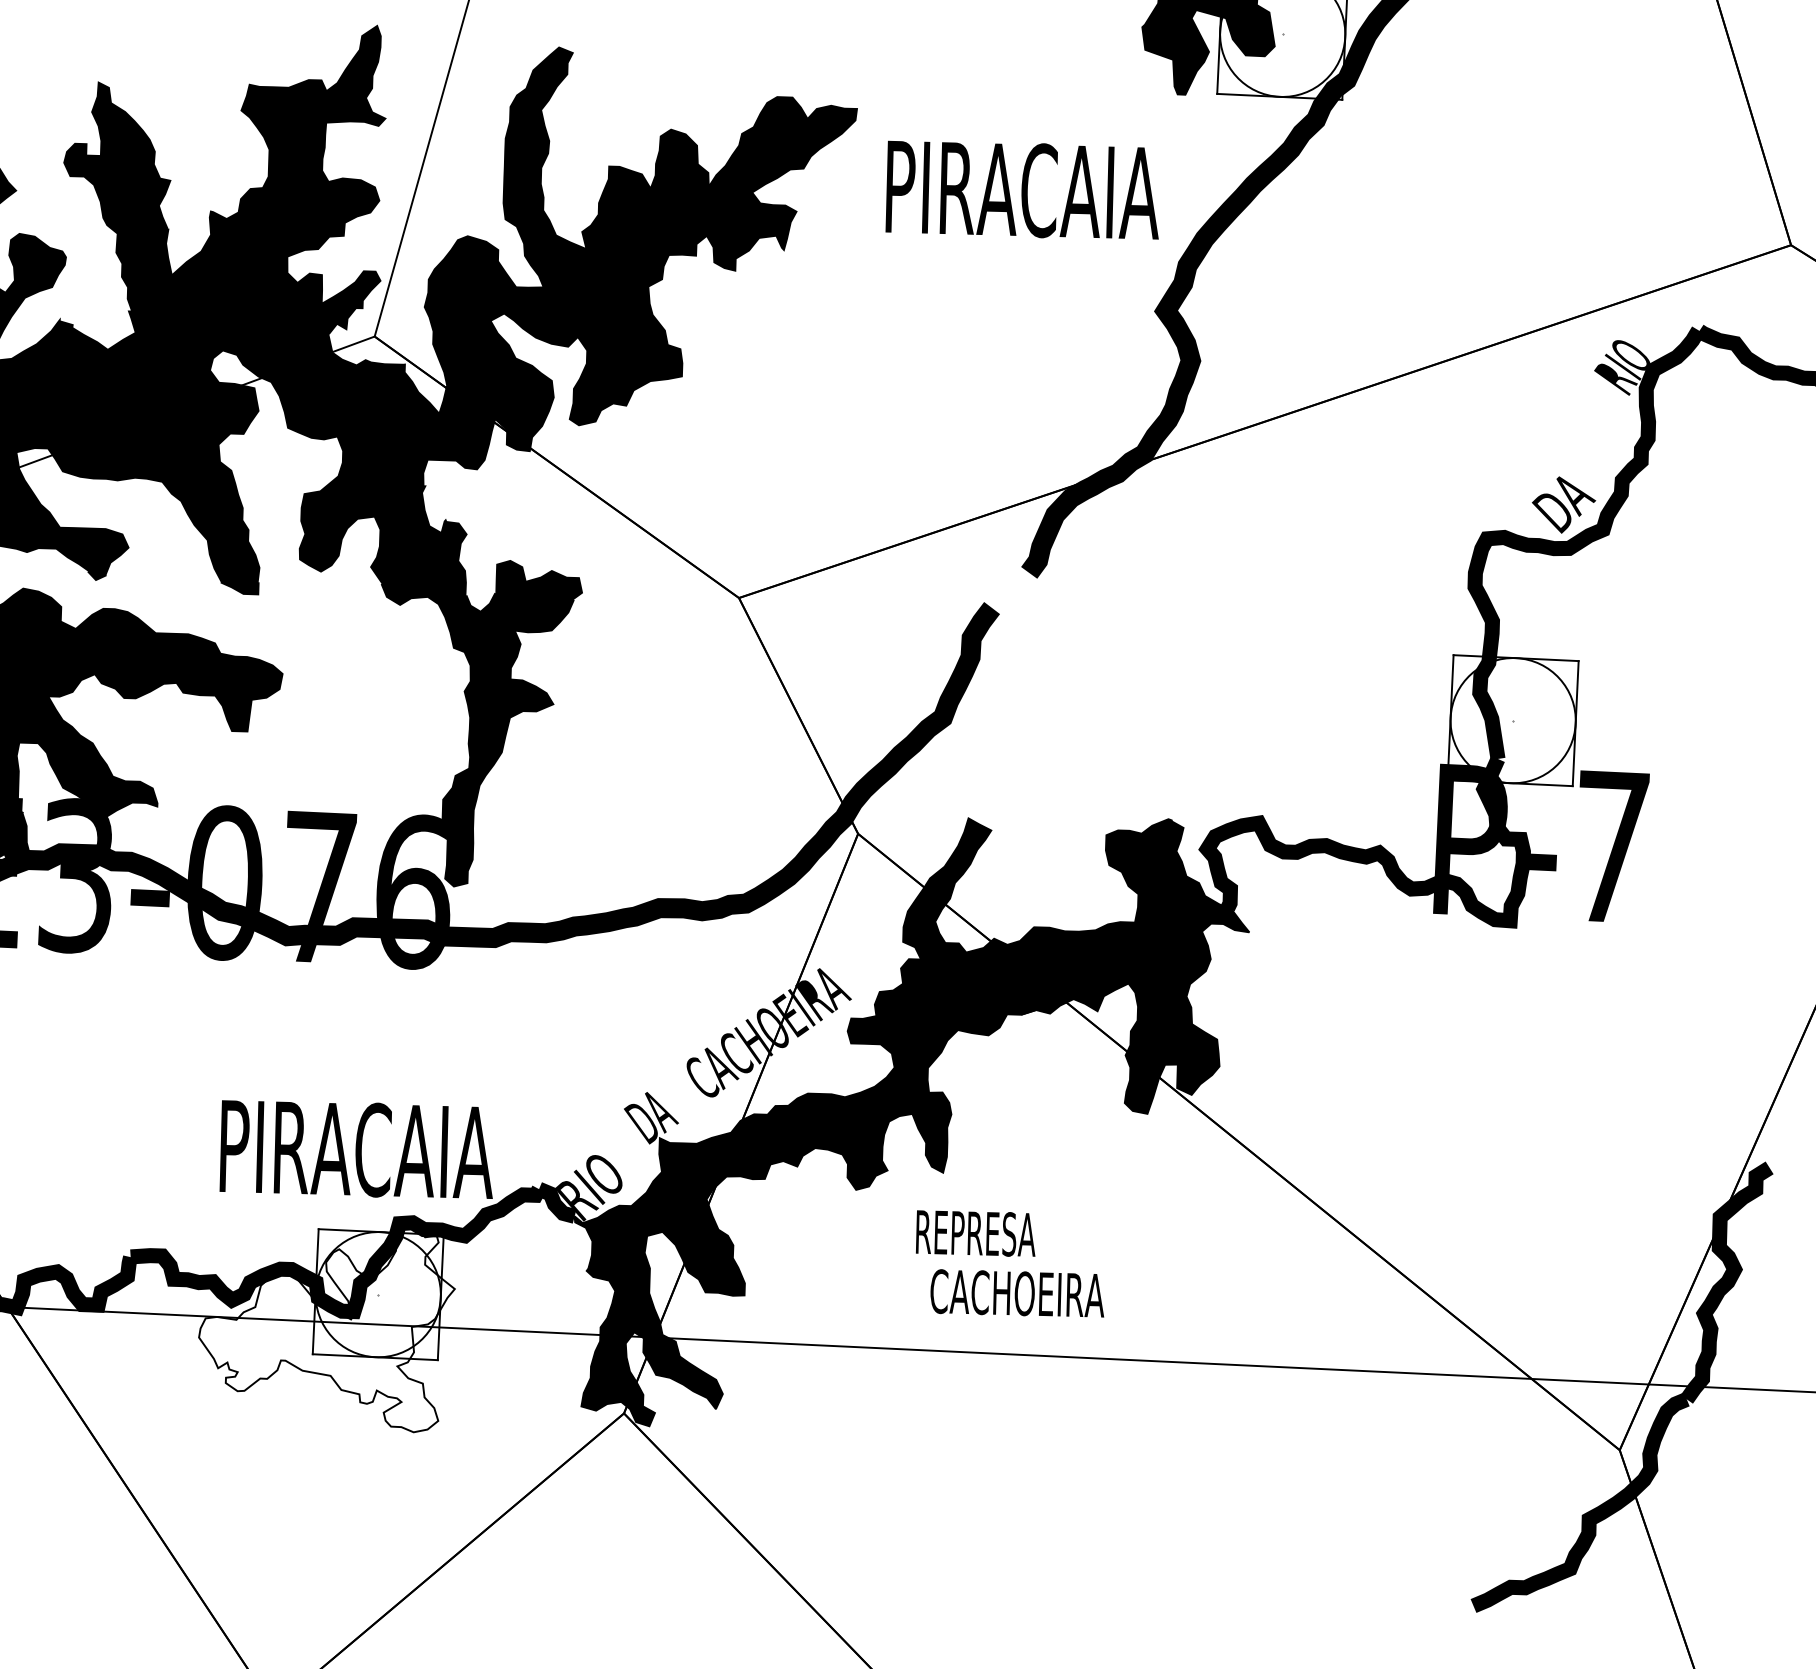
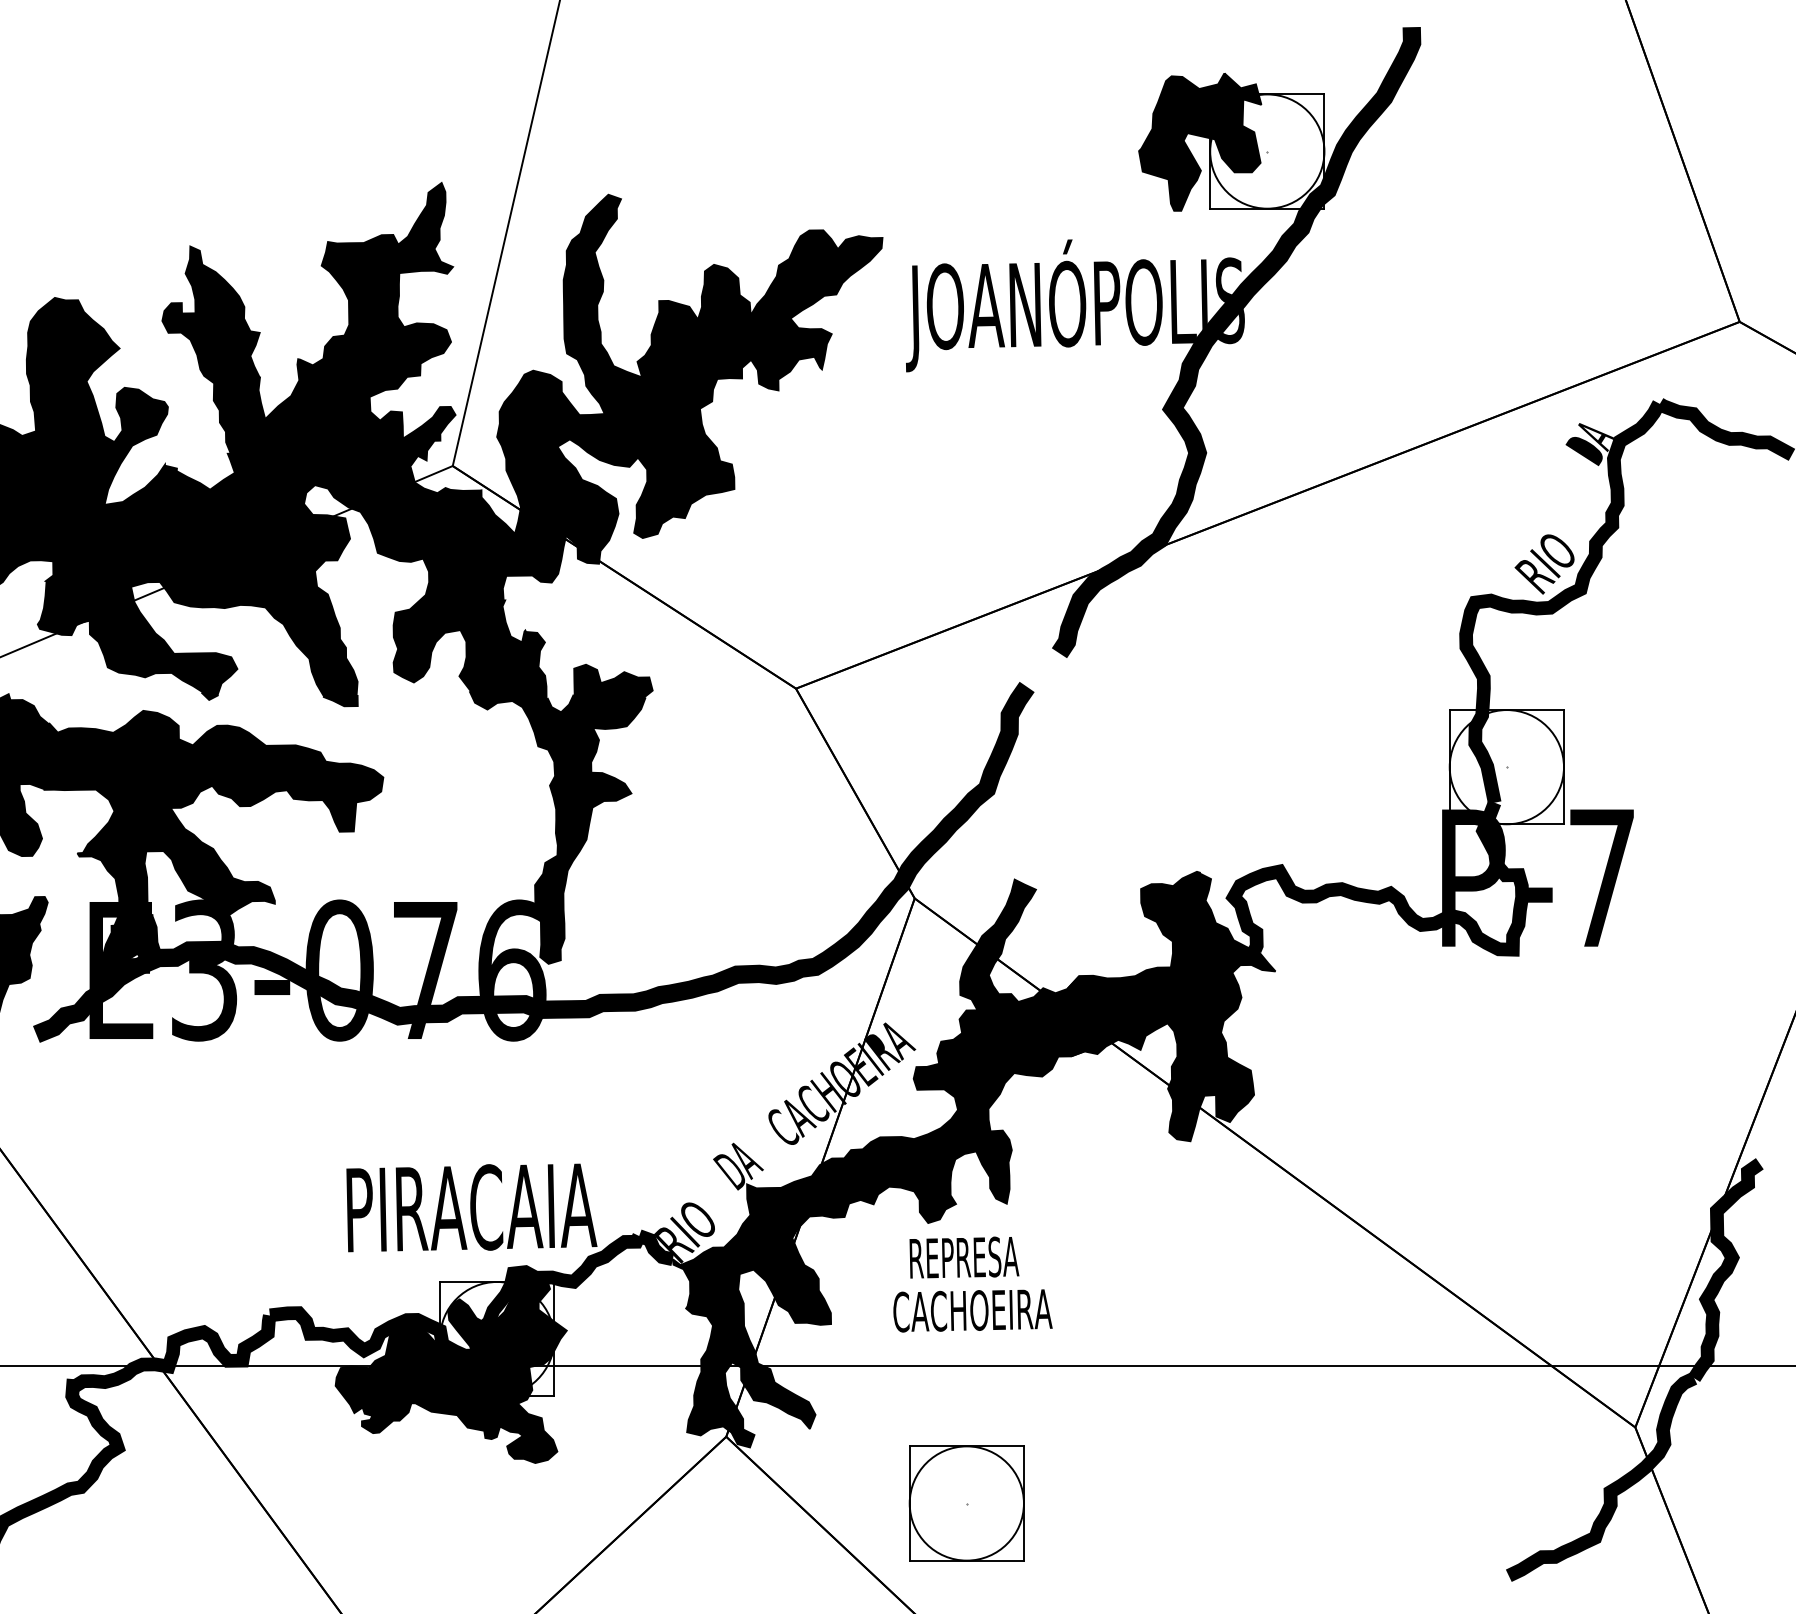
text: (1064, 192) -> (1075, 305), PIRACAIA -> JOANÓPOLIS
text: (1624, 366) -> (1593, 439), RIO -> DA
text: (1568, 499) -> (1547, 563), DA -> RIO
text: (976, 1233) -> (964, 1257), moved
text: (1017, 1293) -> (972, 1310), moved
fill: (325, 1324) -> (450, 1368), added
part: (883, 1498) -> (966, 1503), added

